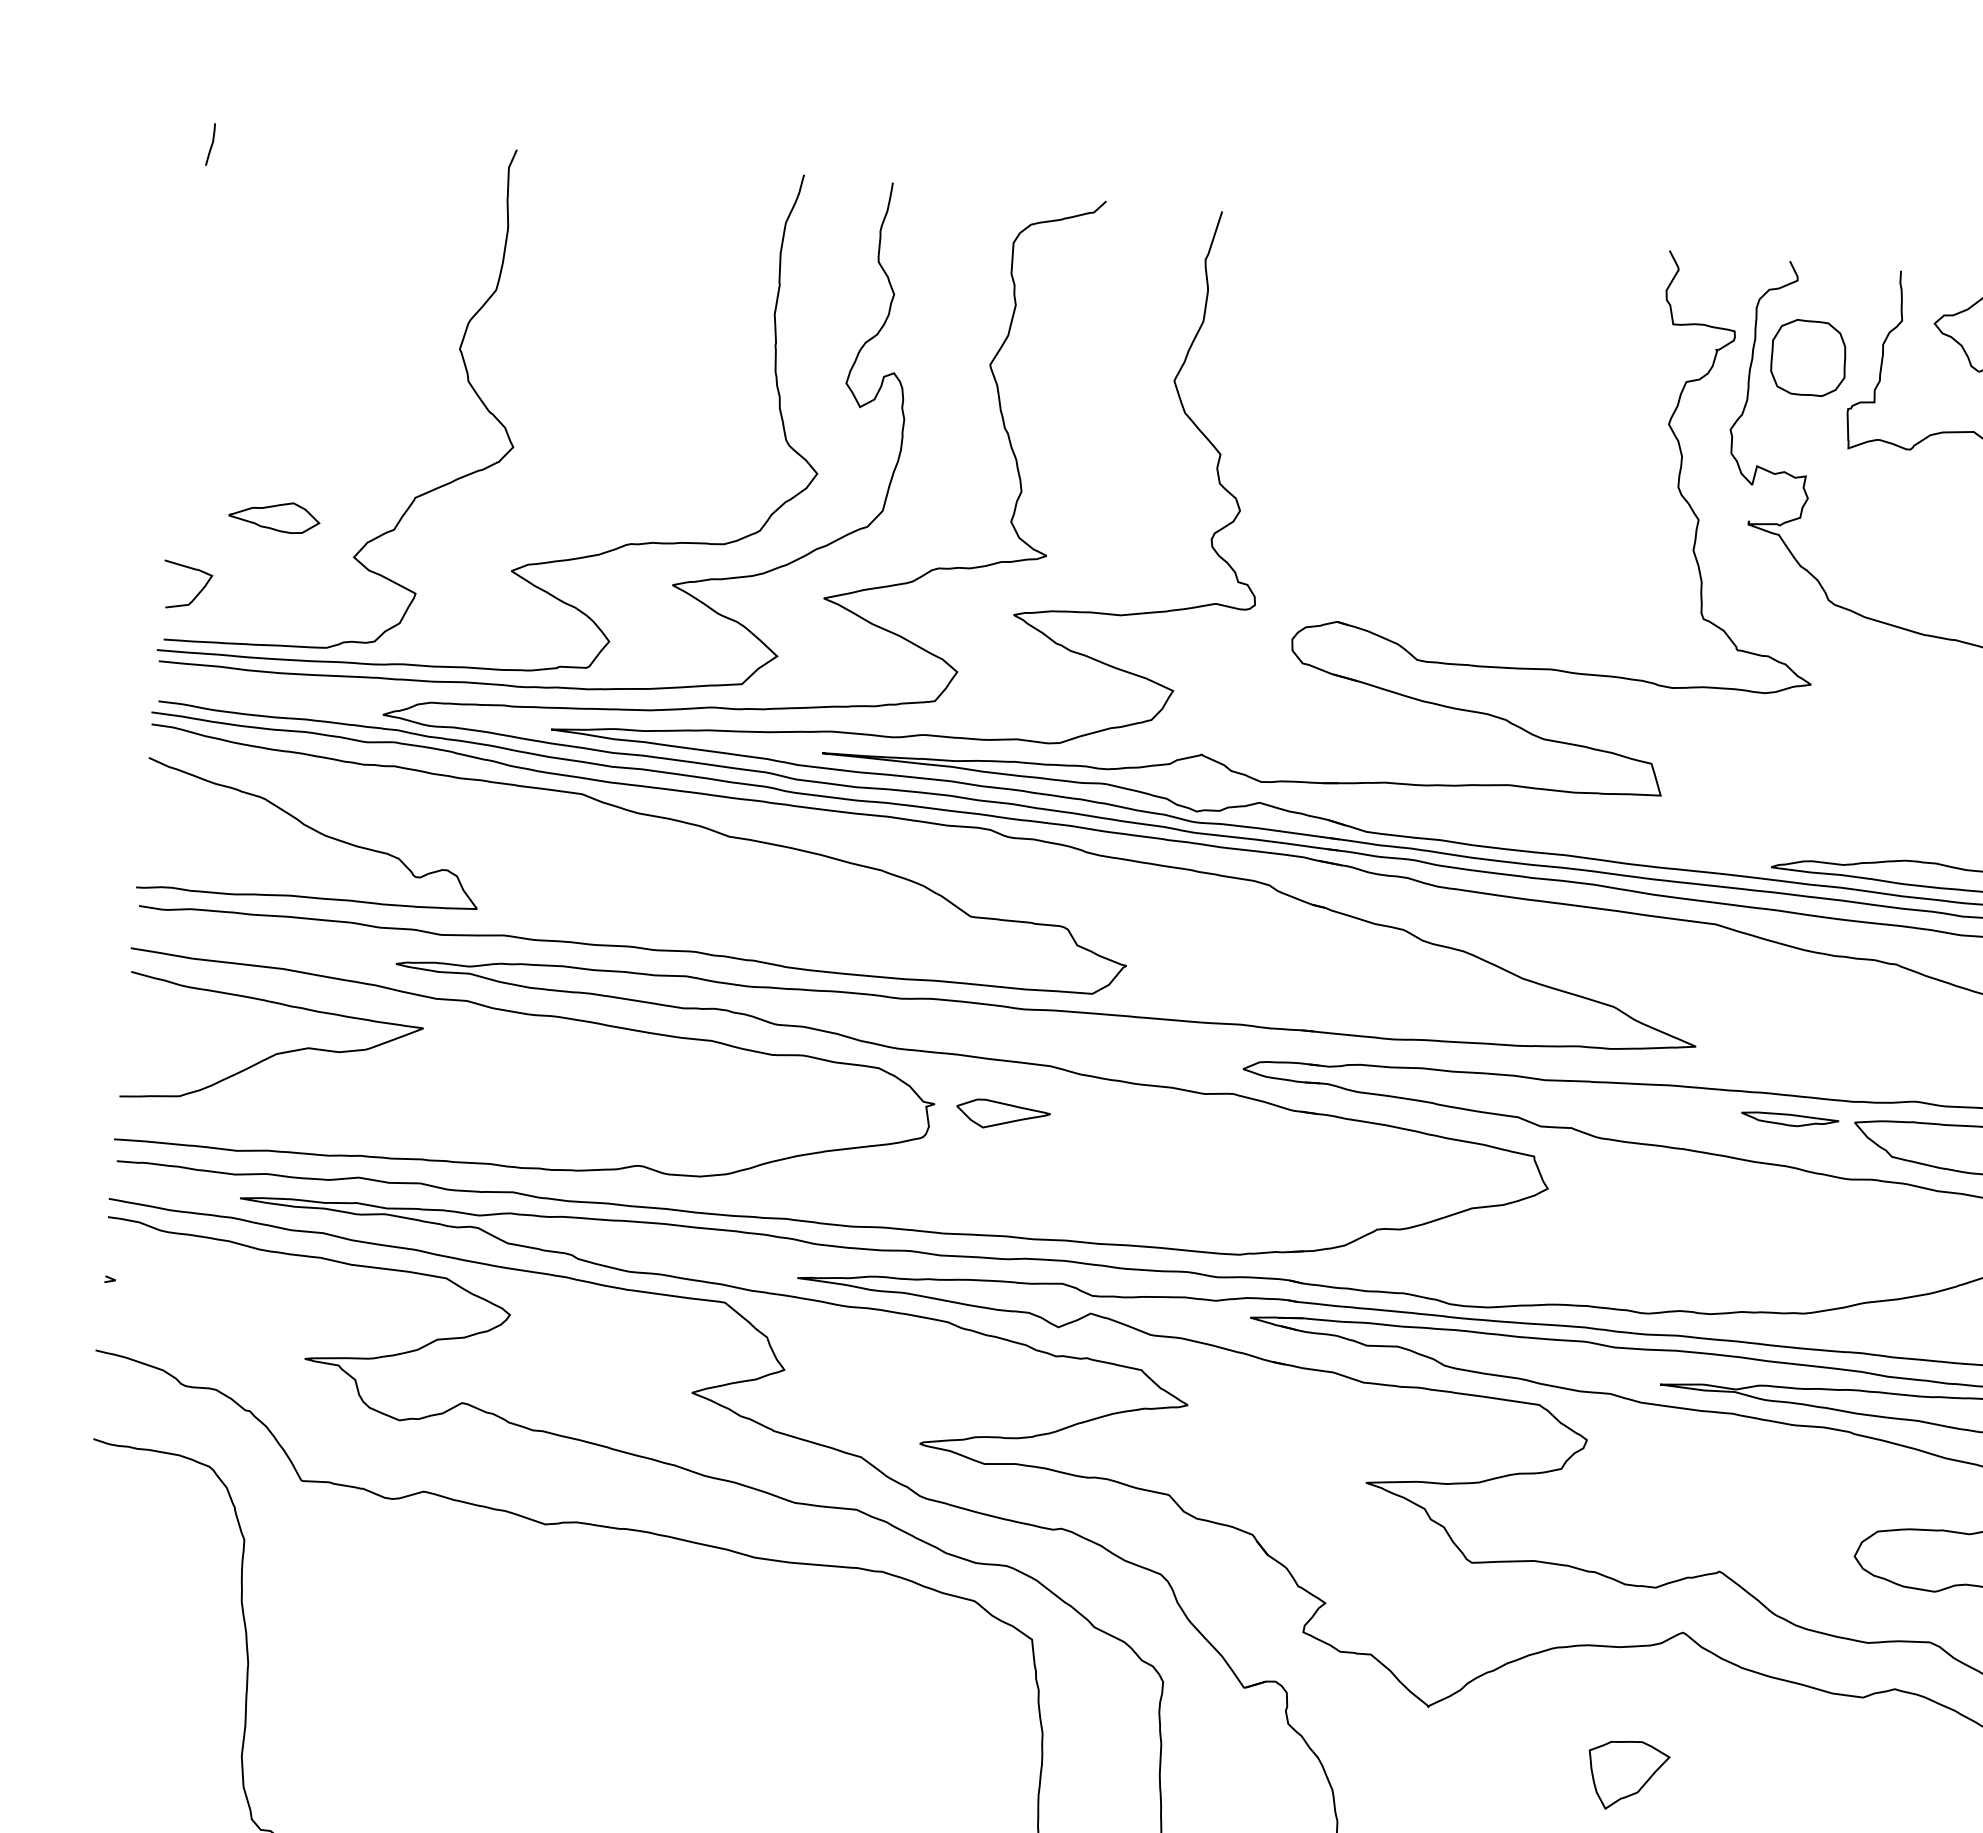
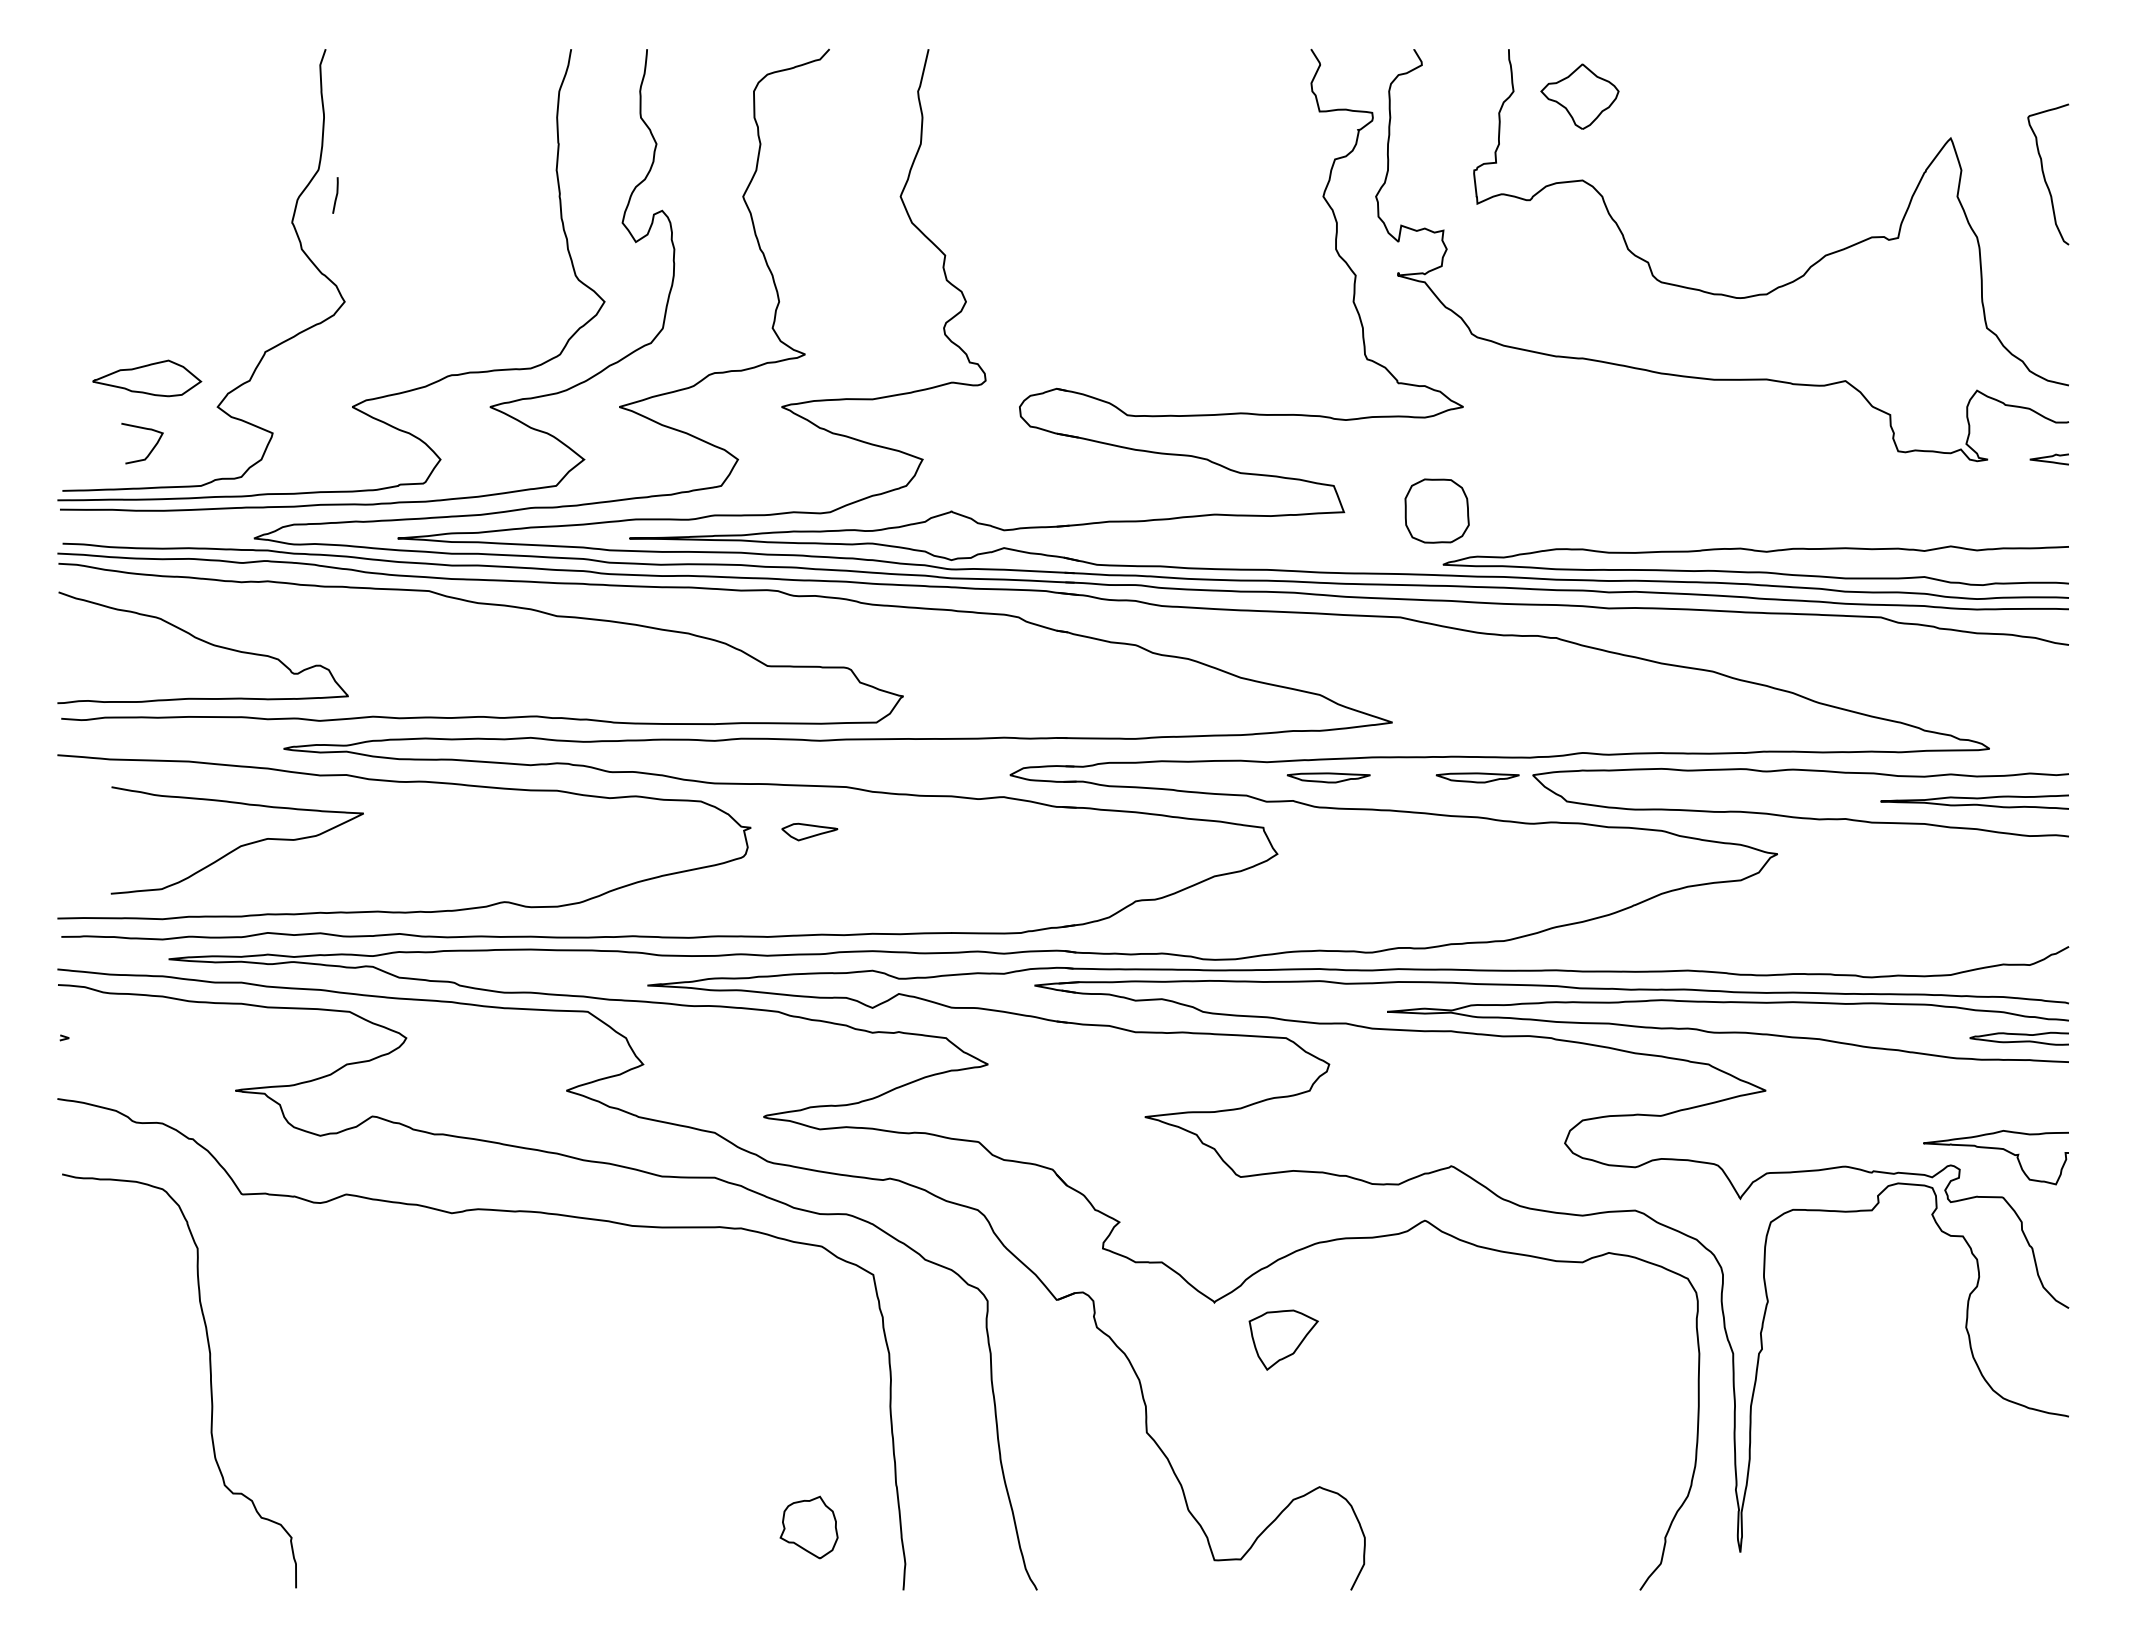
line: (210, 144) -> (335, 195), moved
part: (1808, 357) -> (1436, 510), moved
part: (274, 516) -> (147, 378), size x1.4
curve: (195, 594) -> (150, 450), moved
curve: (273, 1054) -> (238, 846), moved
part: (1615, 1104) -> (1328, 777), added
part: (1002, 1114) -> (809, 831), size x0.7
part: (1627, 1774) -> (1283, 1339), moved

